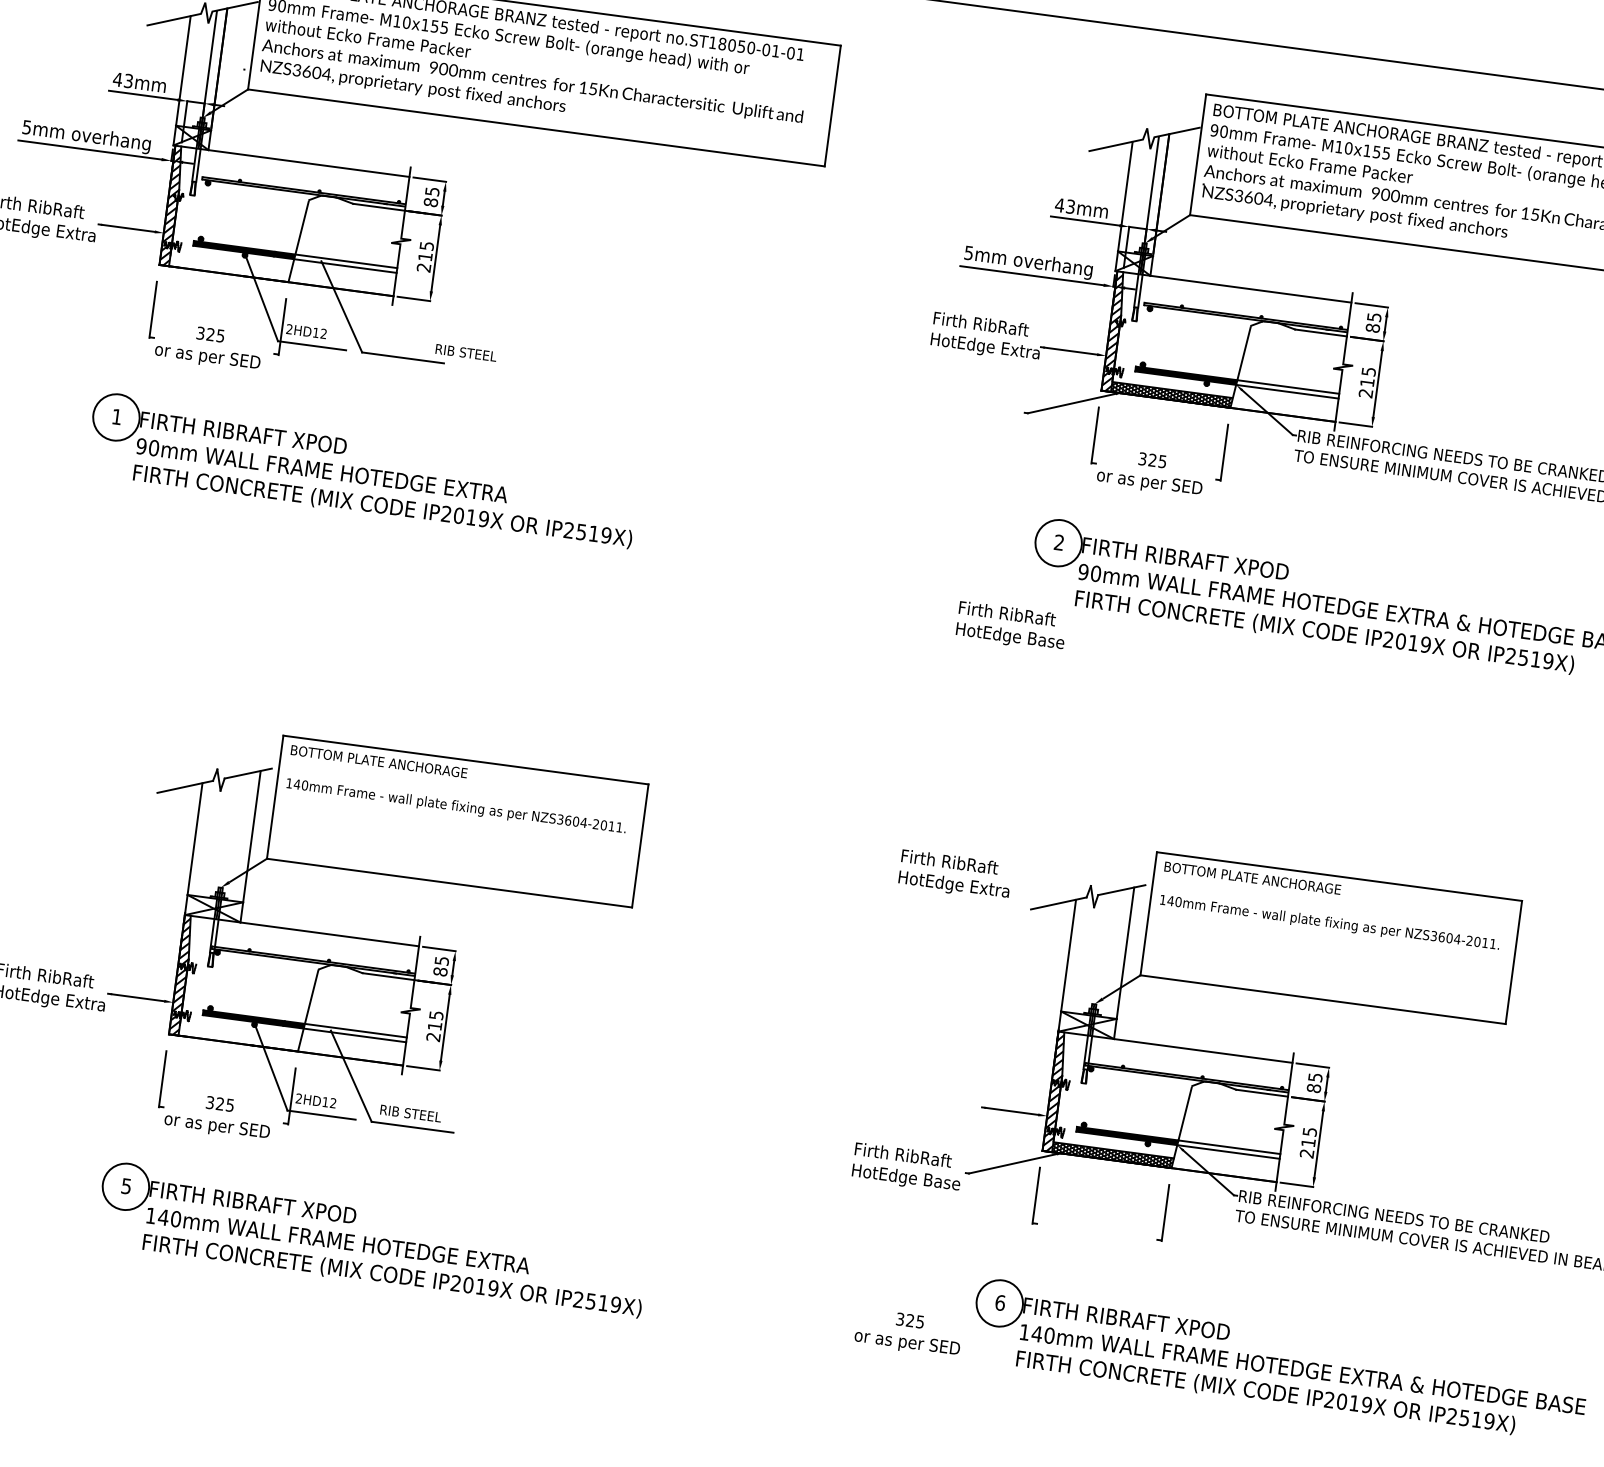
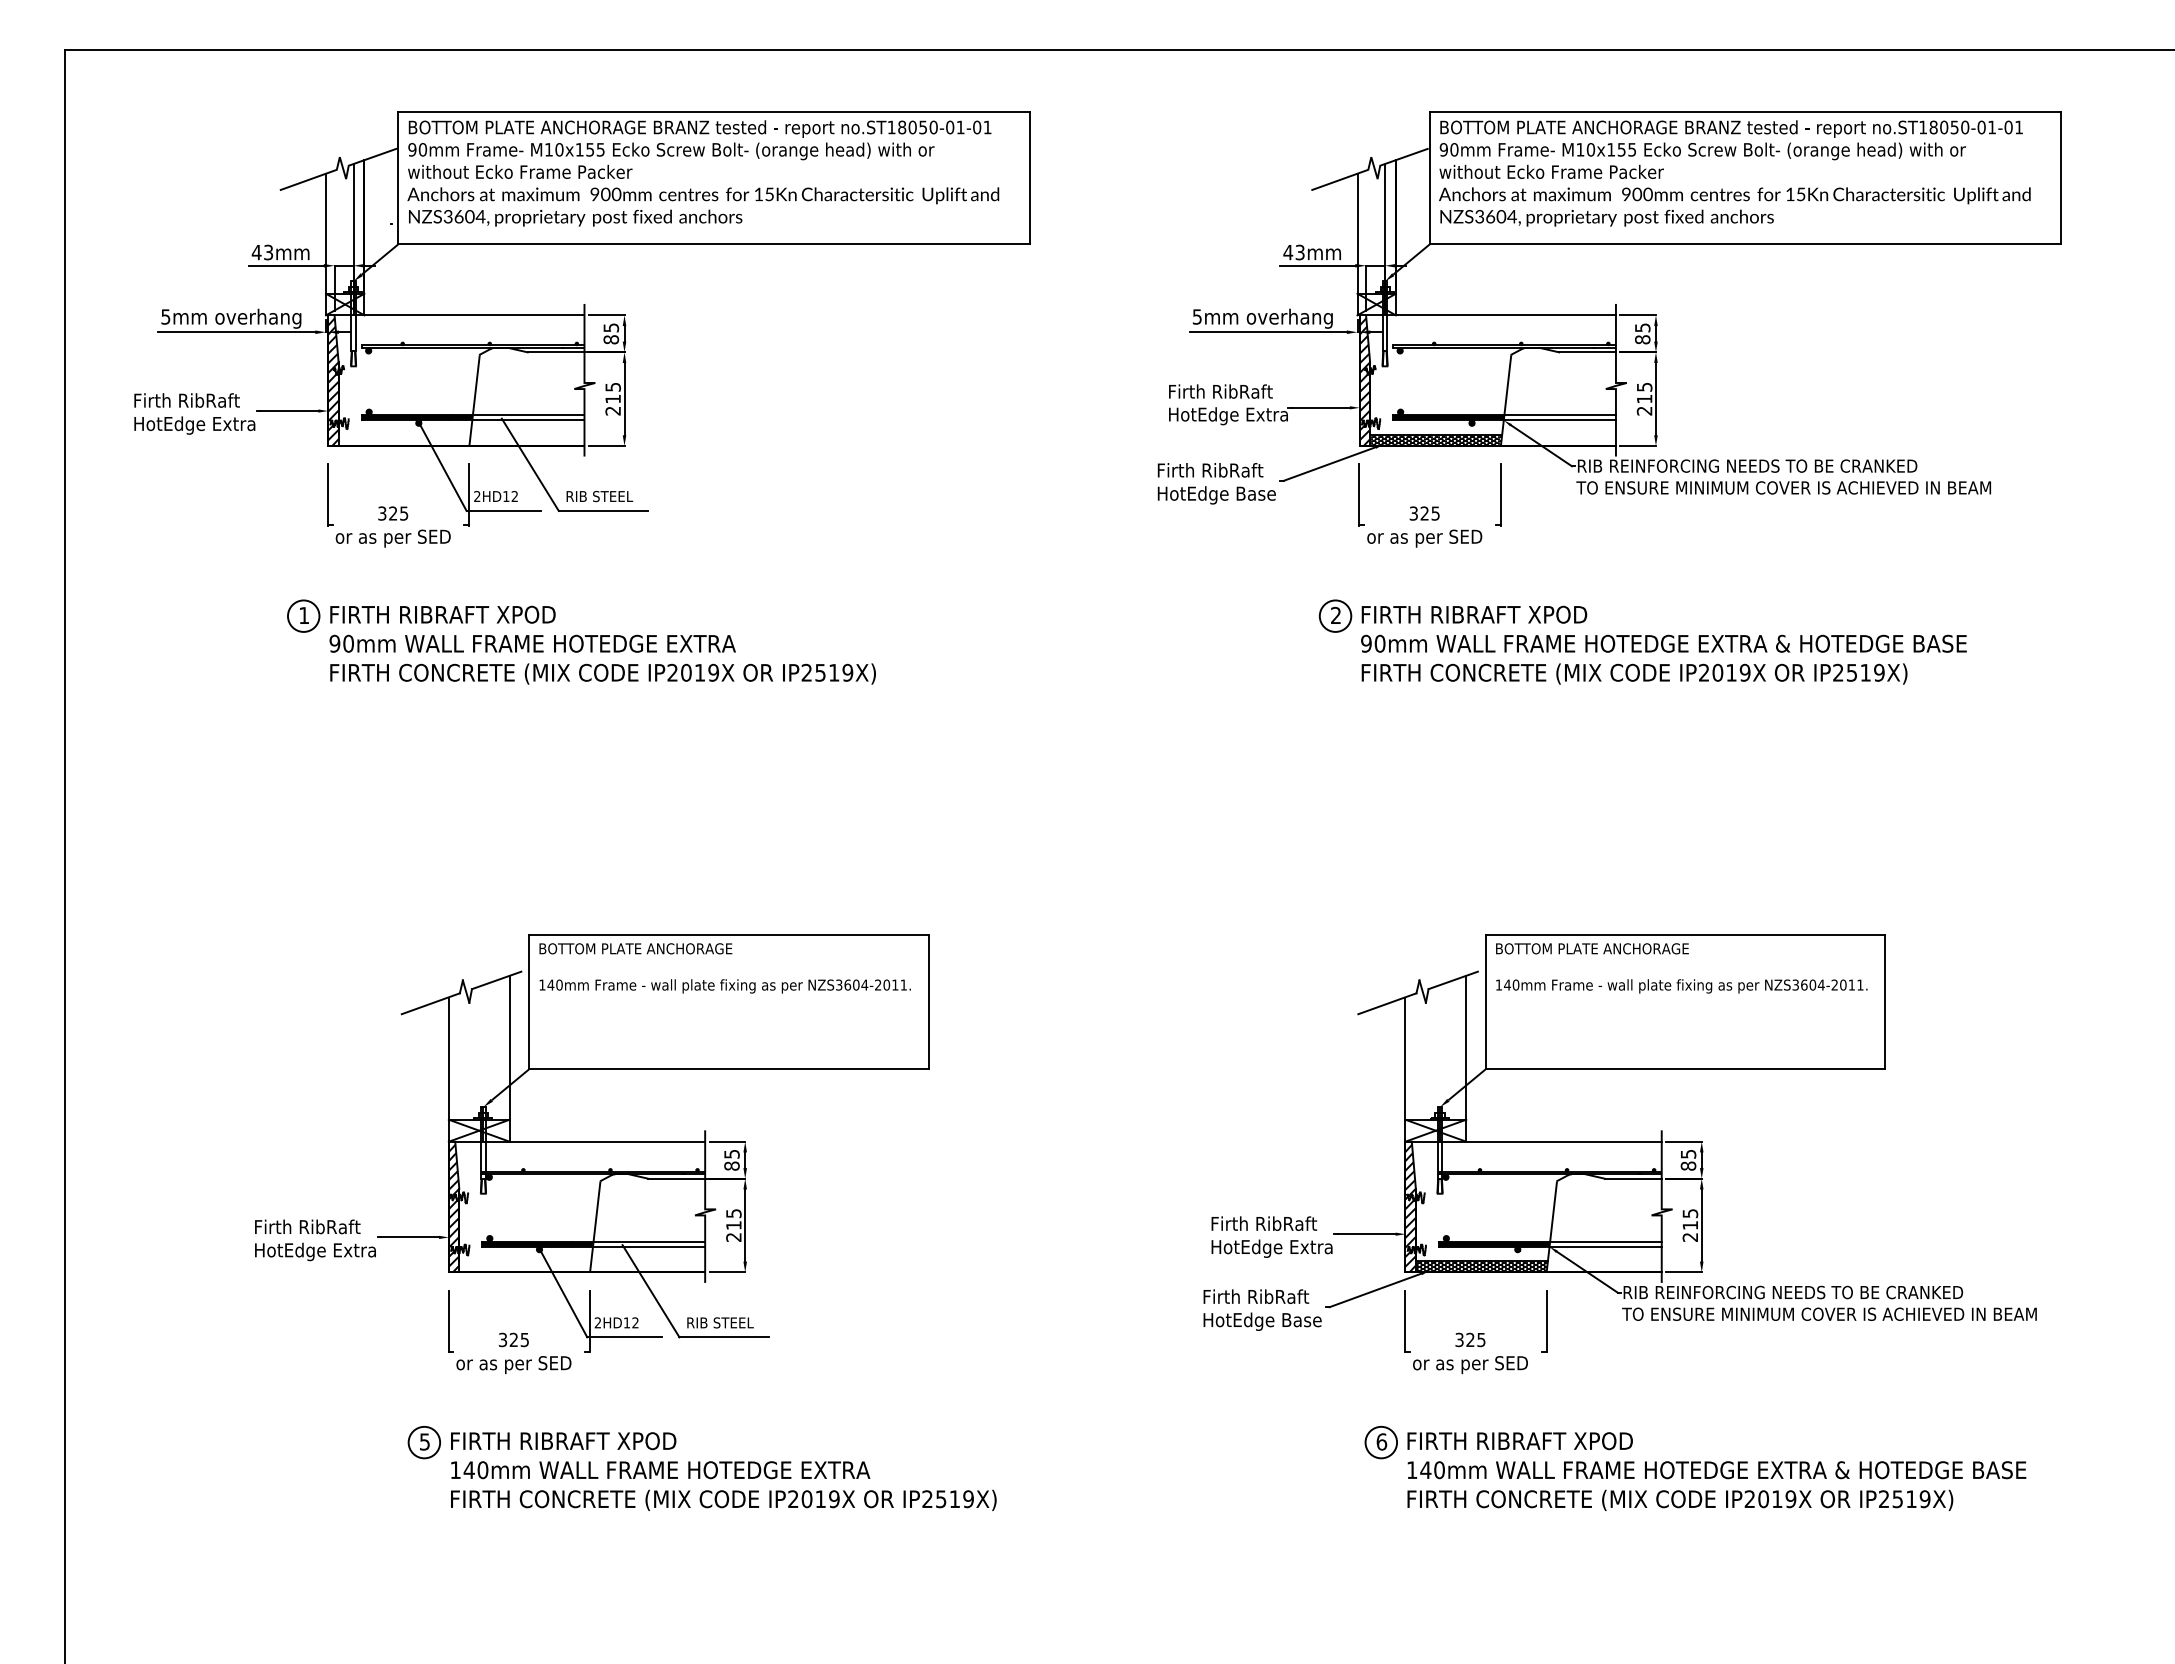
text: (465, 352) -> (599, 496), moved
circle: (116, 416) -> (303, 615), size x0.62
circle: (1058, 542) -> (1335, 615), size x0.62
text: (1011, 626) -> (1216, 483), moved
text: (954, 874) -> (1271, 1236), moved
circle: (126, 1186) -> (424, 1442), size x0.62
circle: (999, 1303) -> (1381, 1442), size x0.62
text: (908, 1333) -> (1470, 1353), moved

